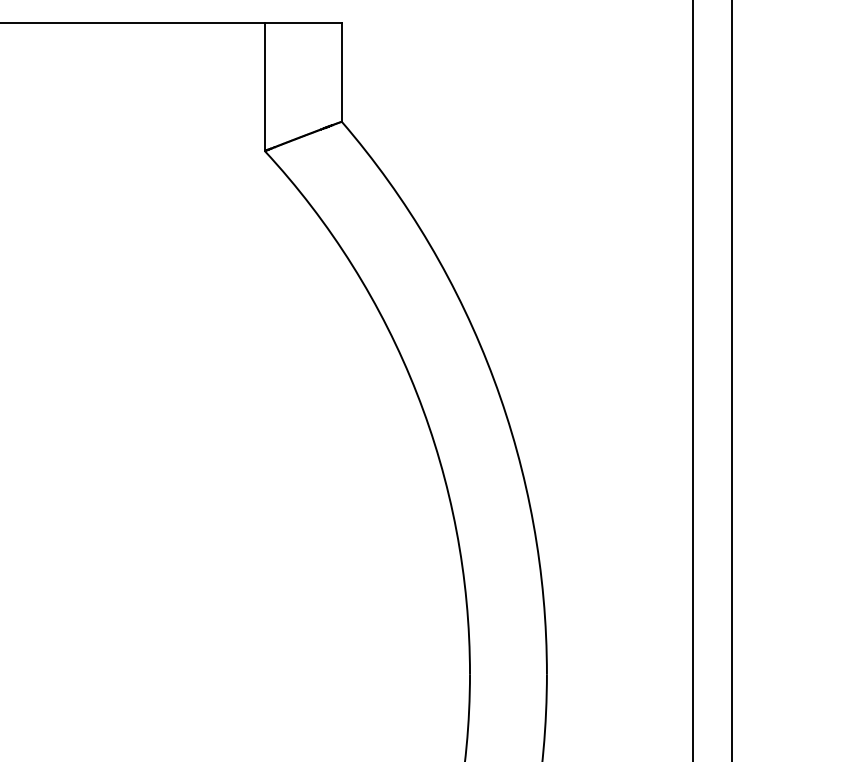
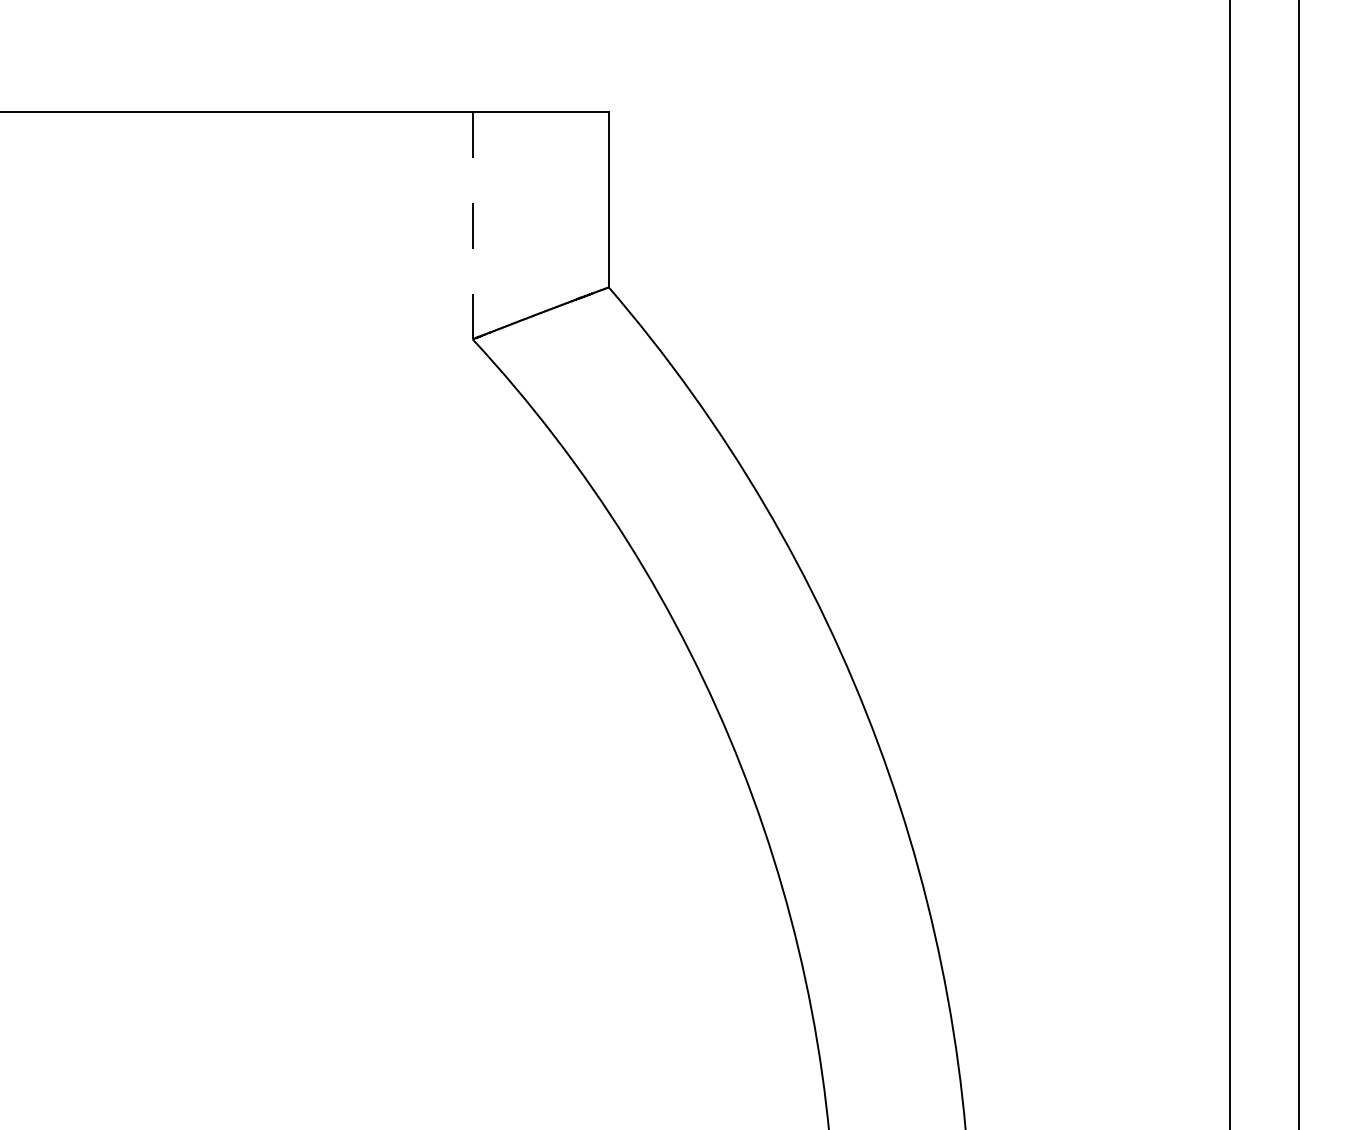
line: (264, 86) -> (472, 225), solid -> dashed

